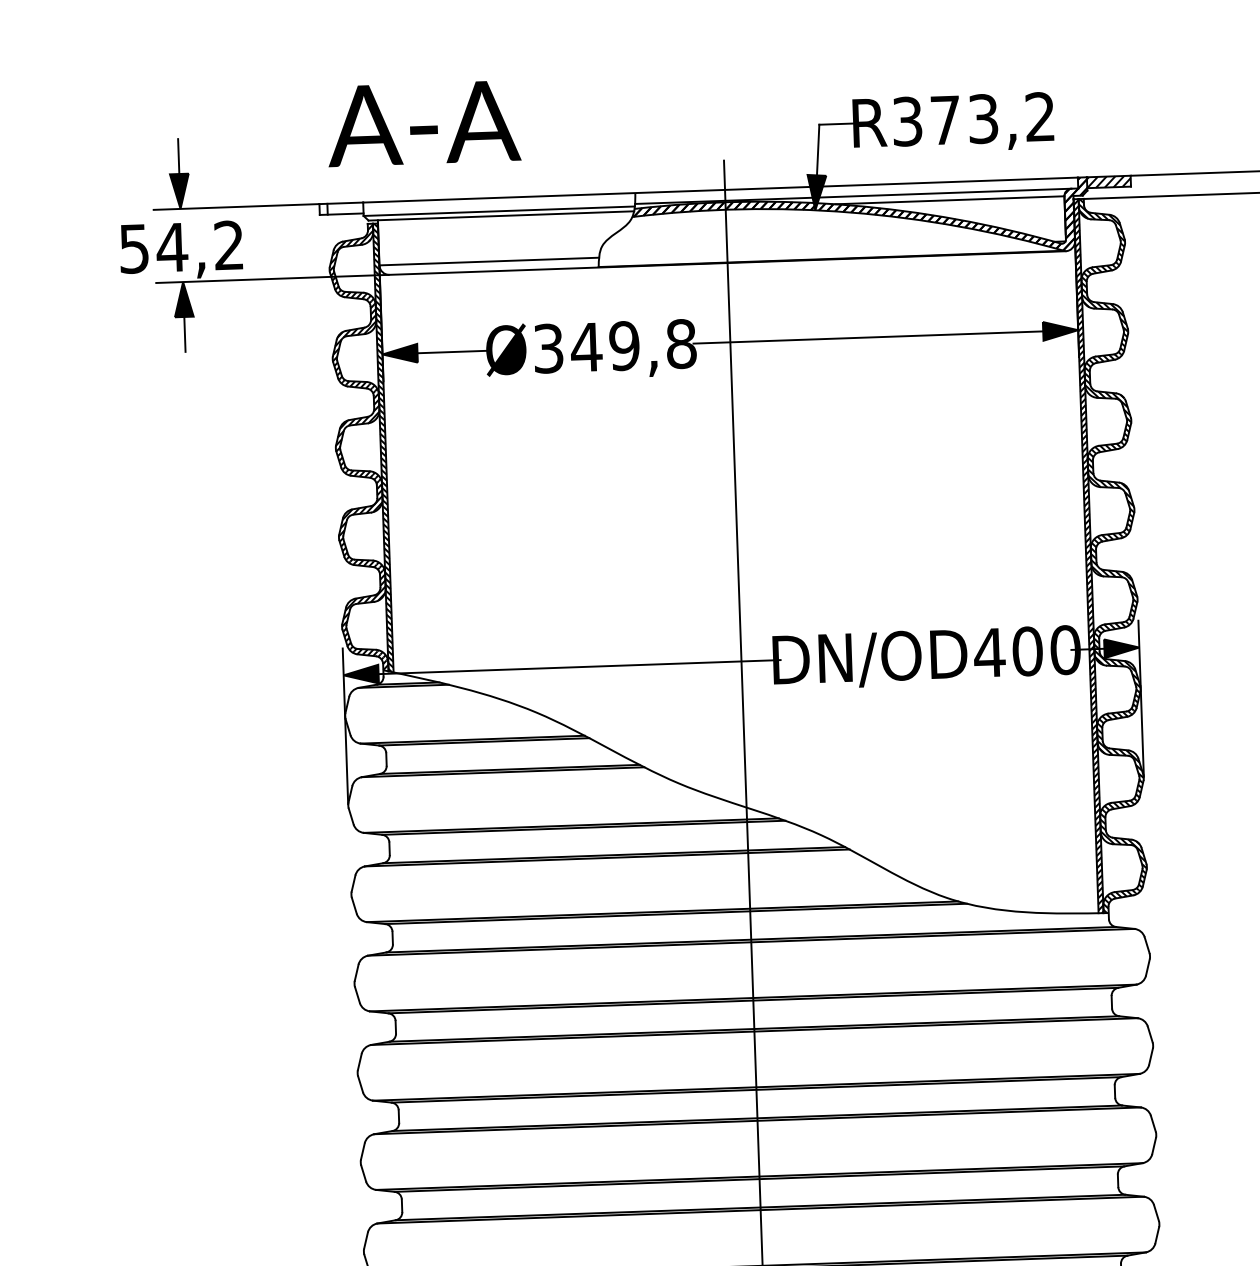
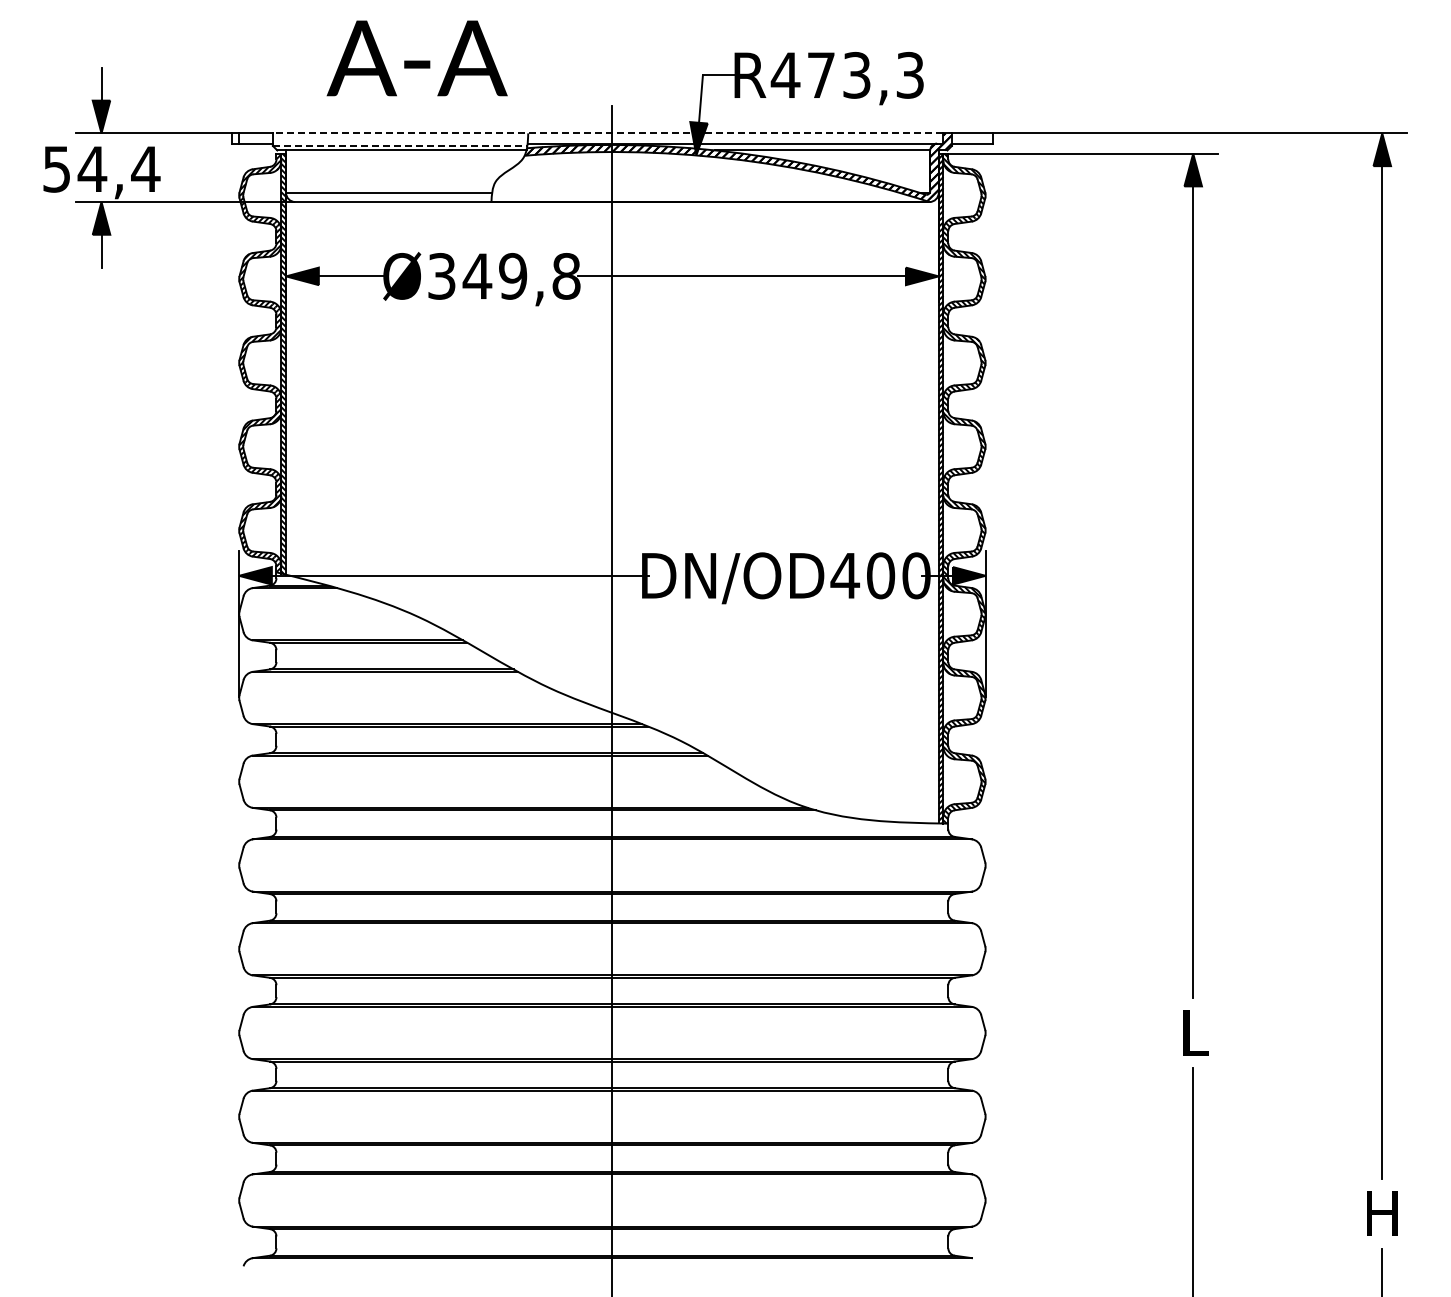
text: (972, 118) -> (846, 74), R373,2 -> R473,3
text: (422, 123) -> (416, 58), moved
hatch: (1107, 181) -> (971, 138), removed
line: (719, 190) -> (607, 133), solid -> dashed
line: (499, 210) -> (400, 145), solid -> dashed
text: (228, 244) -> (145, 168), 54,2 -> 54,4

